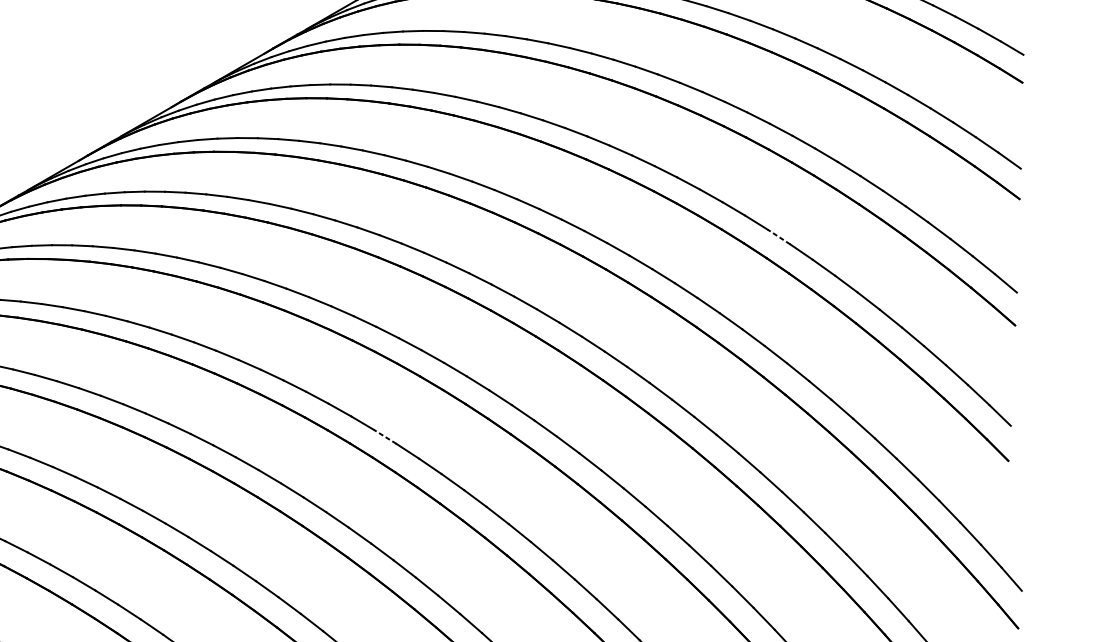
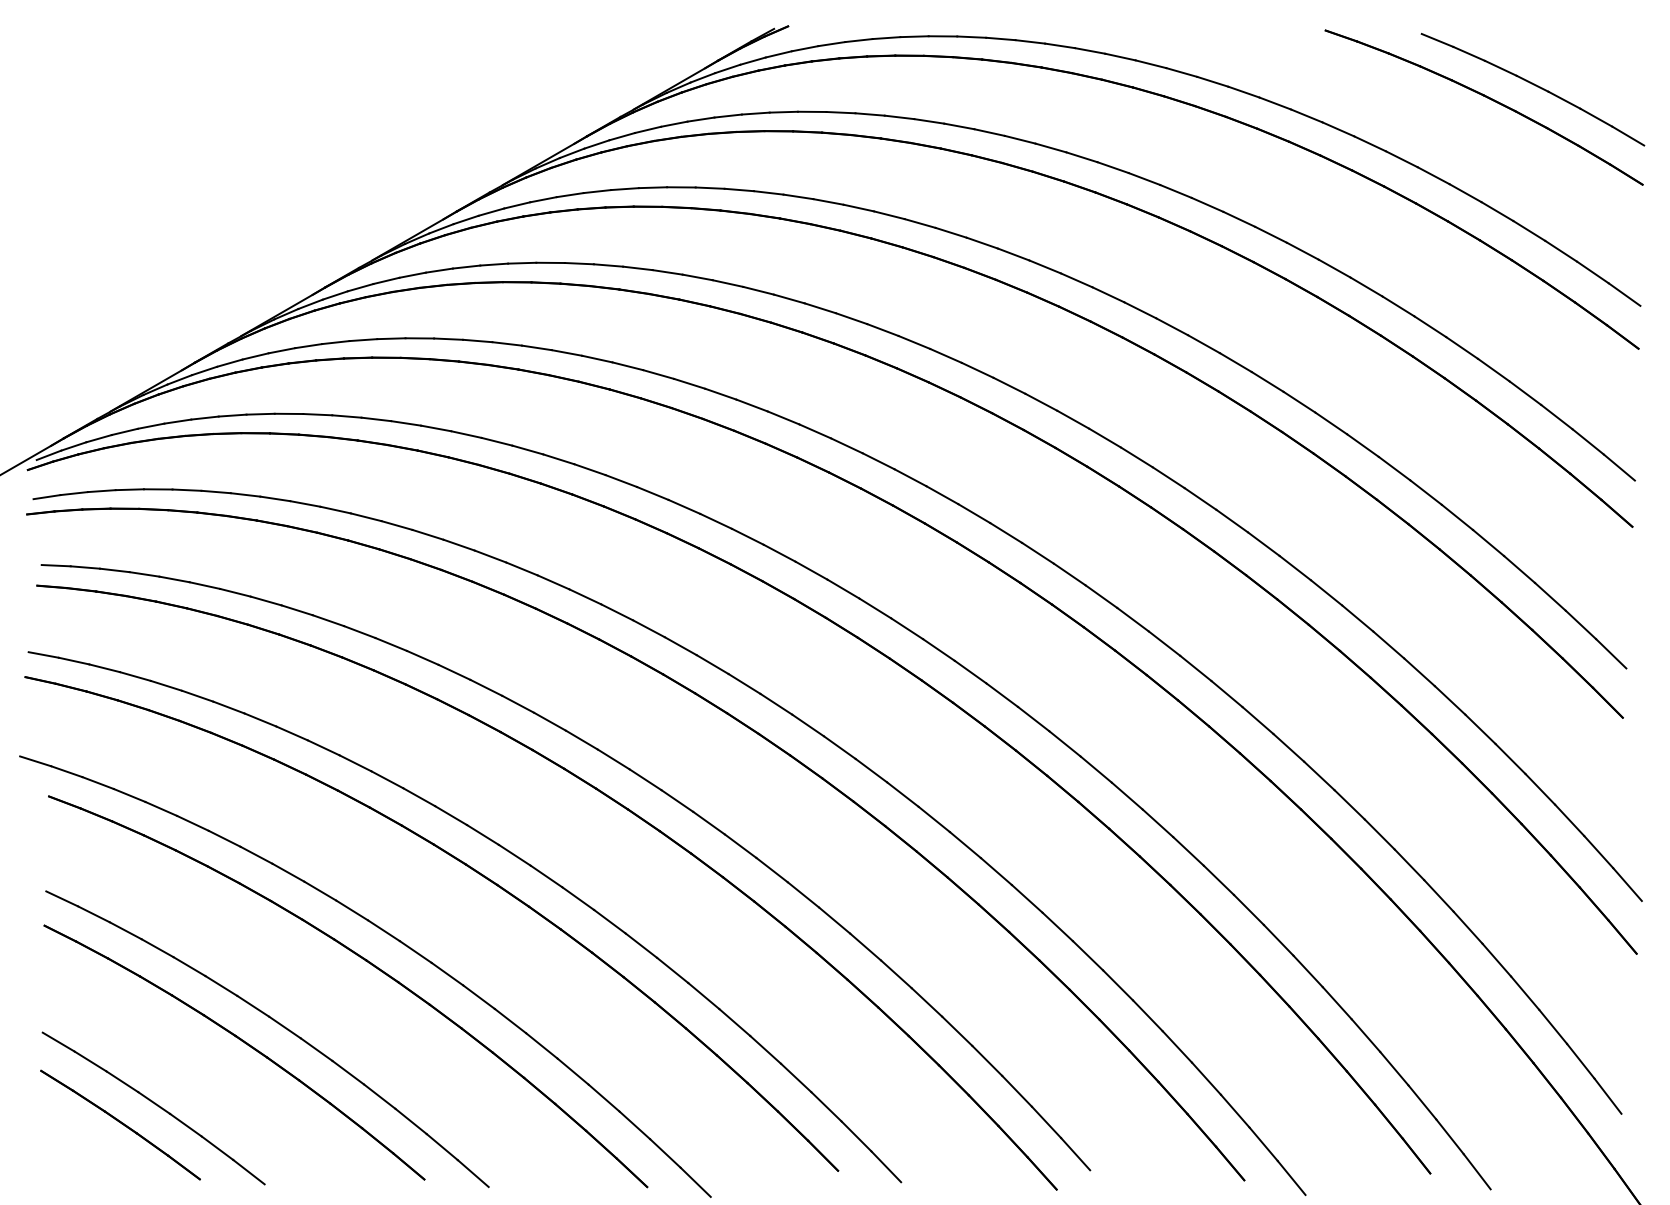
line: (778, 237) -> (1299, 402), dashed -> solid
line: (385, 436) -> (744, 683), dashed -> solid

